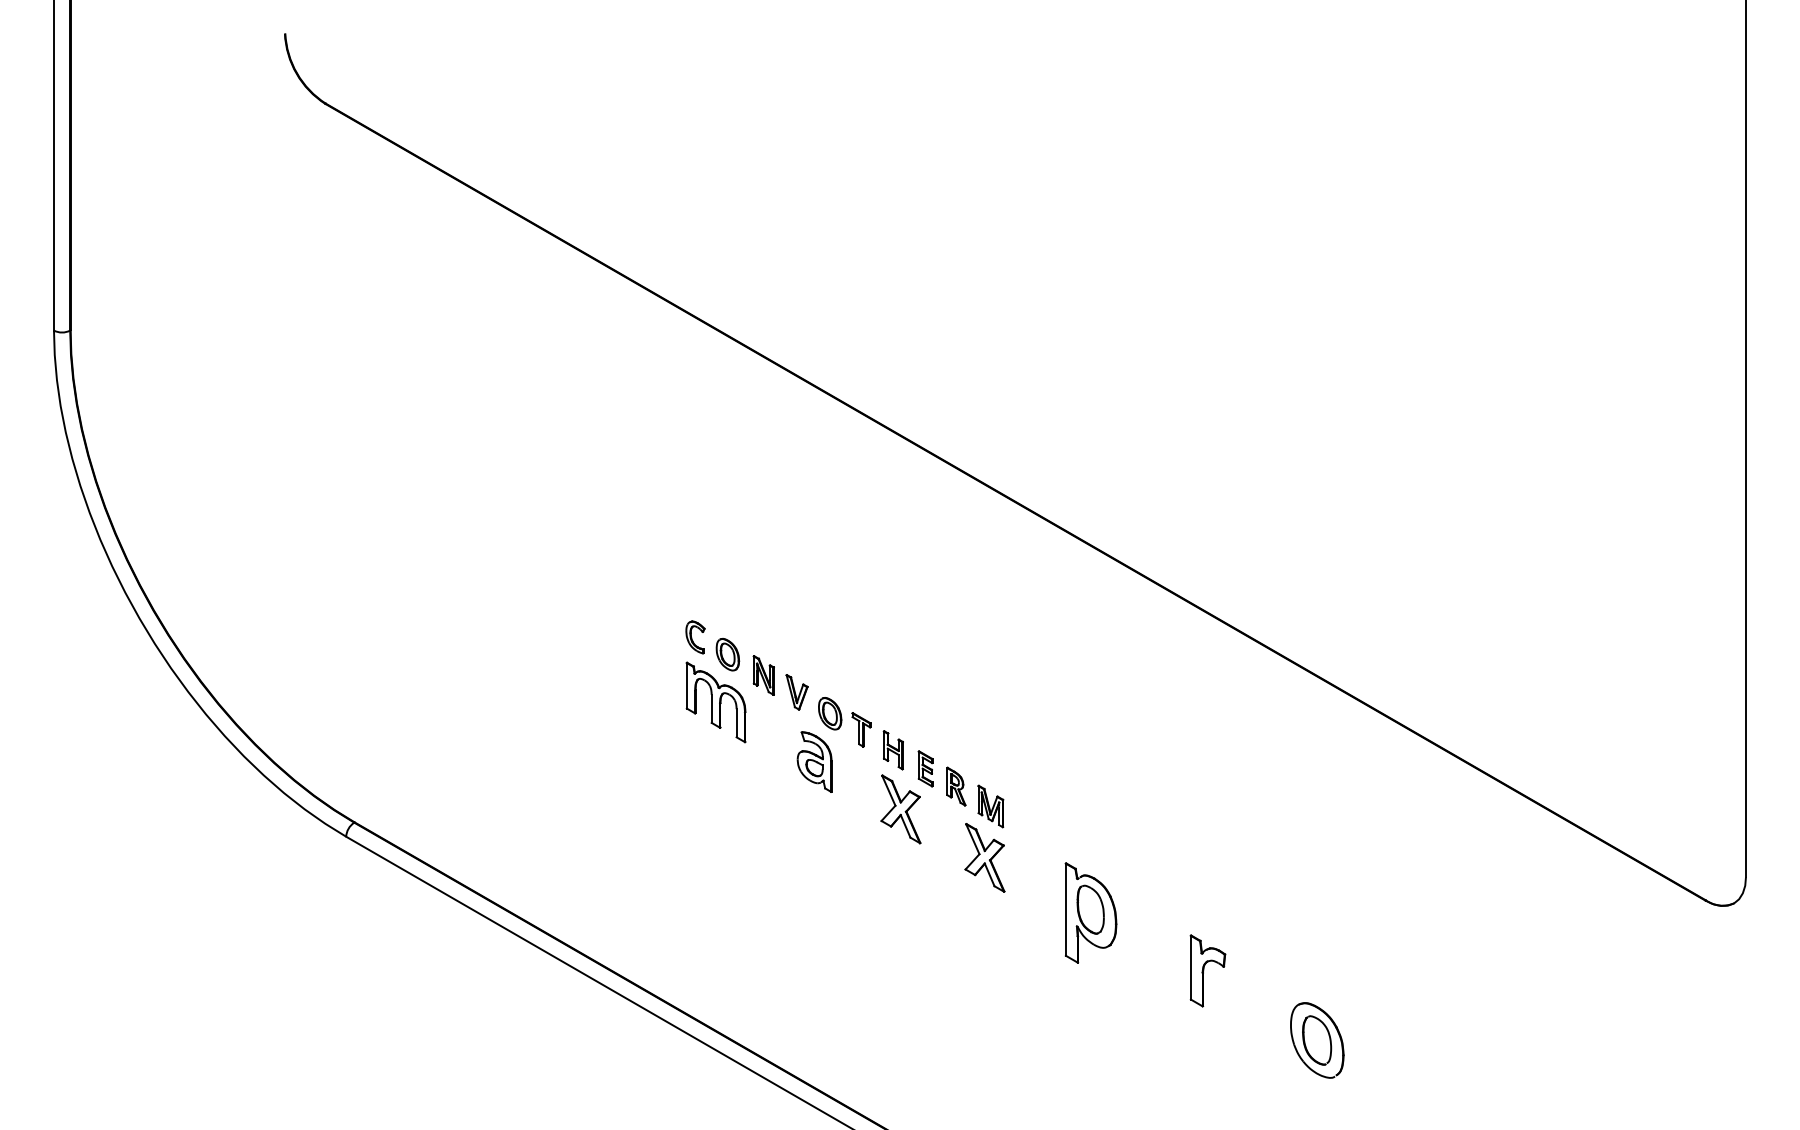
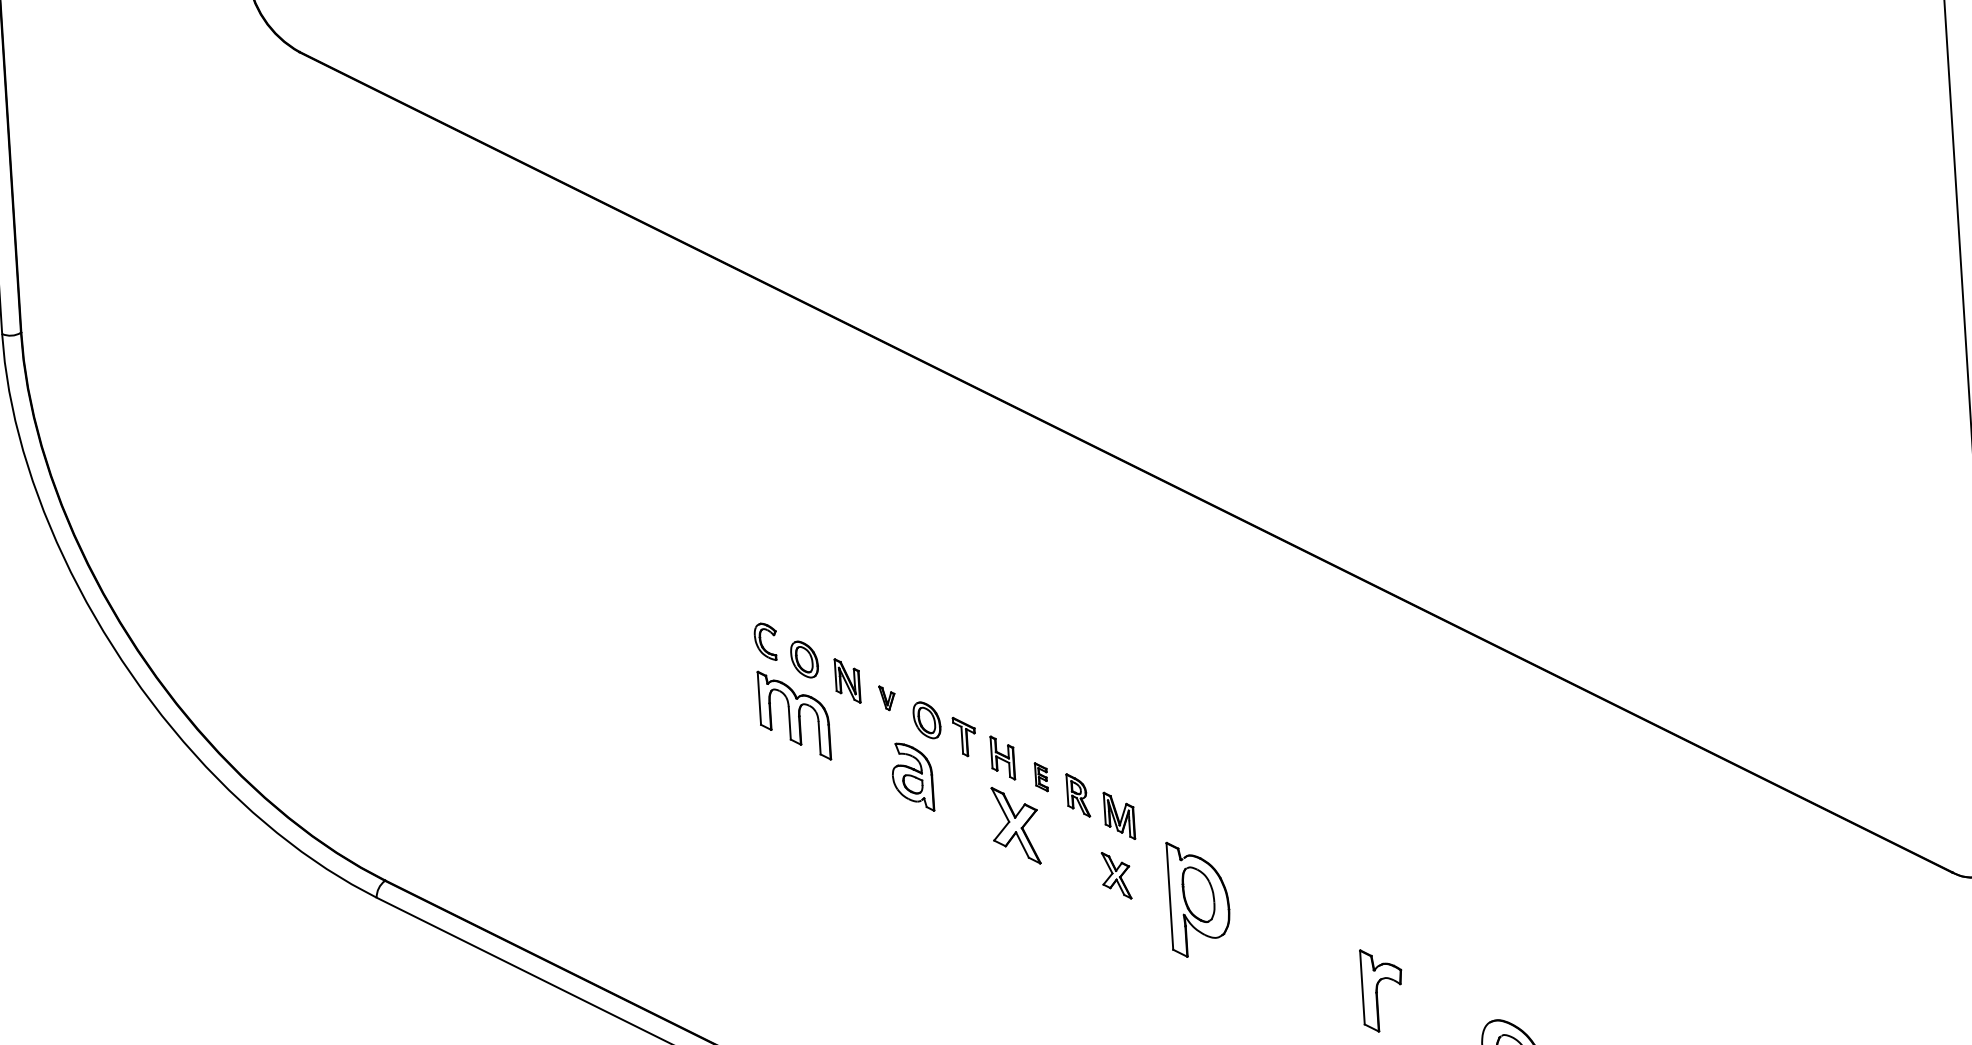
part: (796, 692) -> (886, 698), size x0.6
part: (925, 768) -> (1041, 776), size x0.7
part: (984, 857) -> (1115, 875), size x0.6
part: (1090, 912) -> (1198, 897), moved

